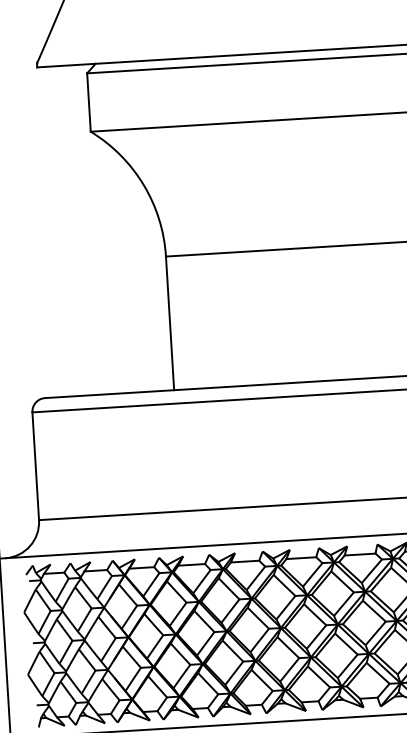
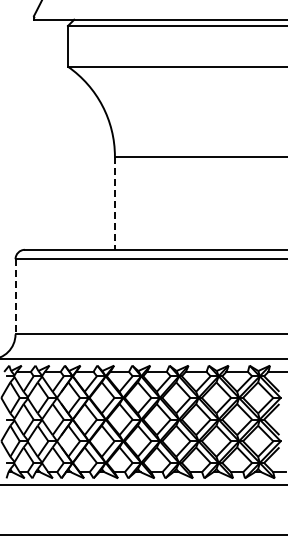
line: (169, 323) -> (114, 203), solid -> dashed
line: (35, 465) -> (15, 296), solid -> dashed

